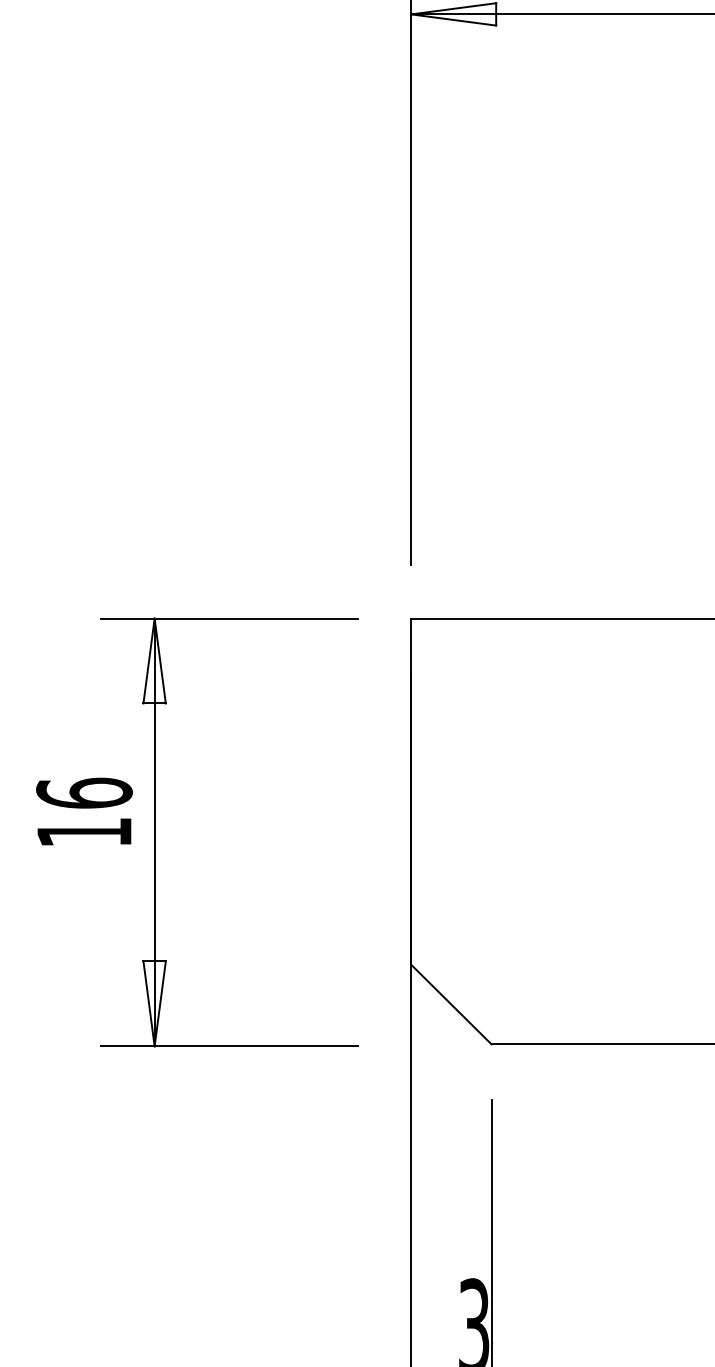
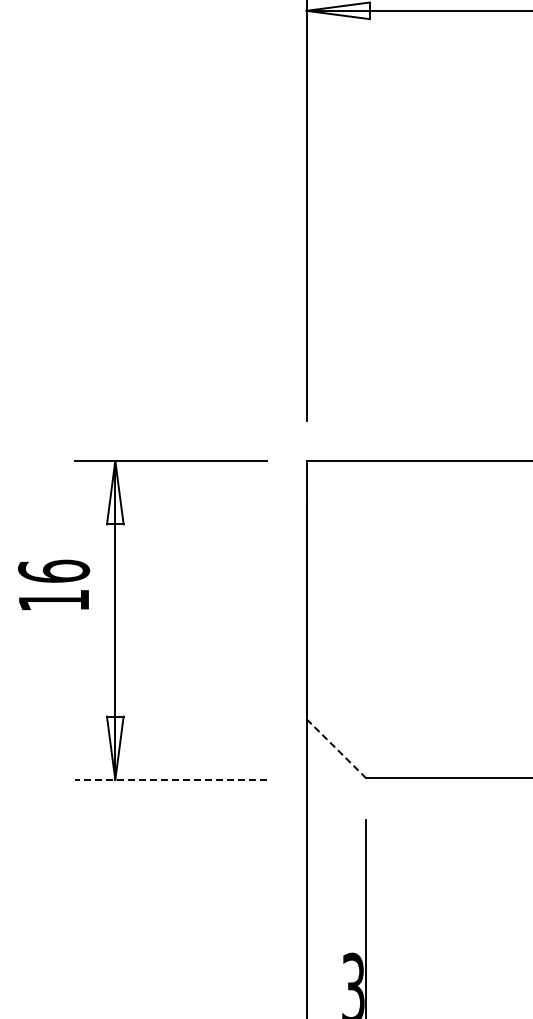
text: (85, 810) -> (54, 584), moved
line: (451, 1004) -> (336, 748), solid -> dashed
line: (230, 1045) -> (171, 779), solid -> dashed

